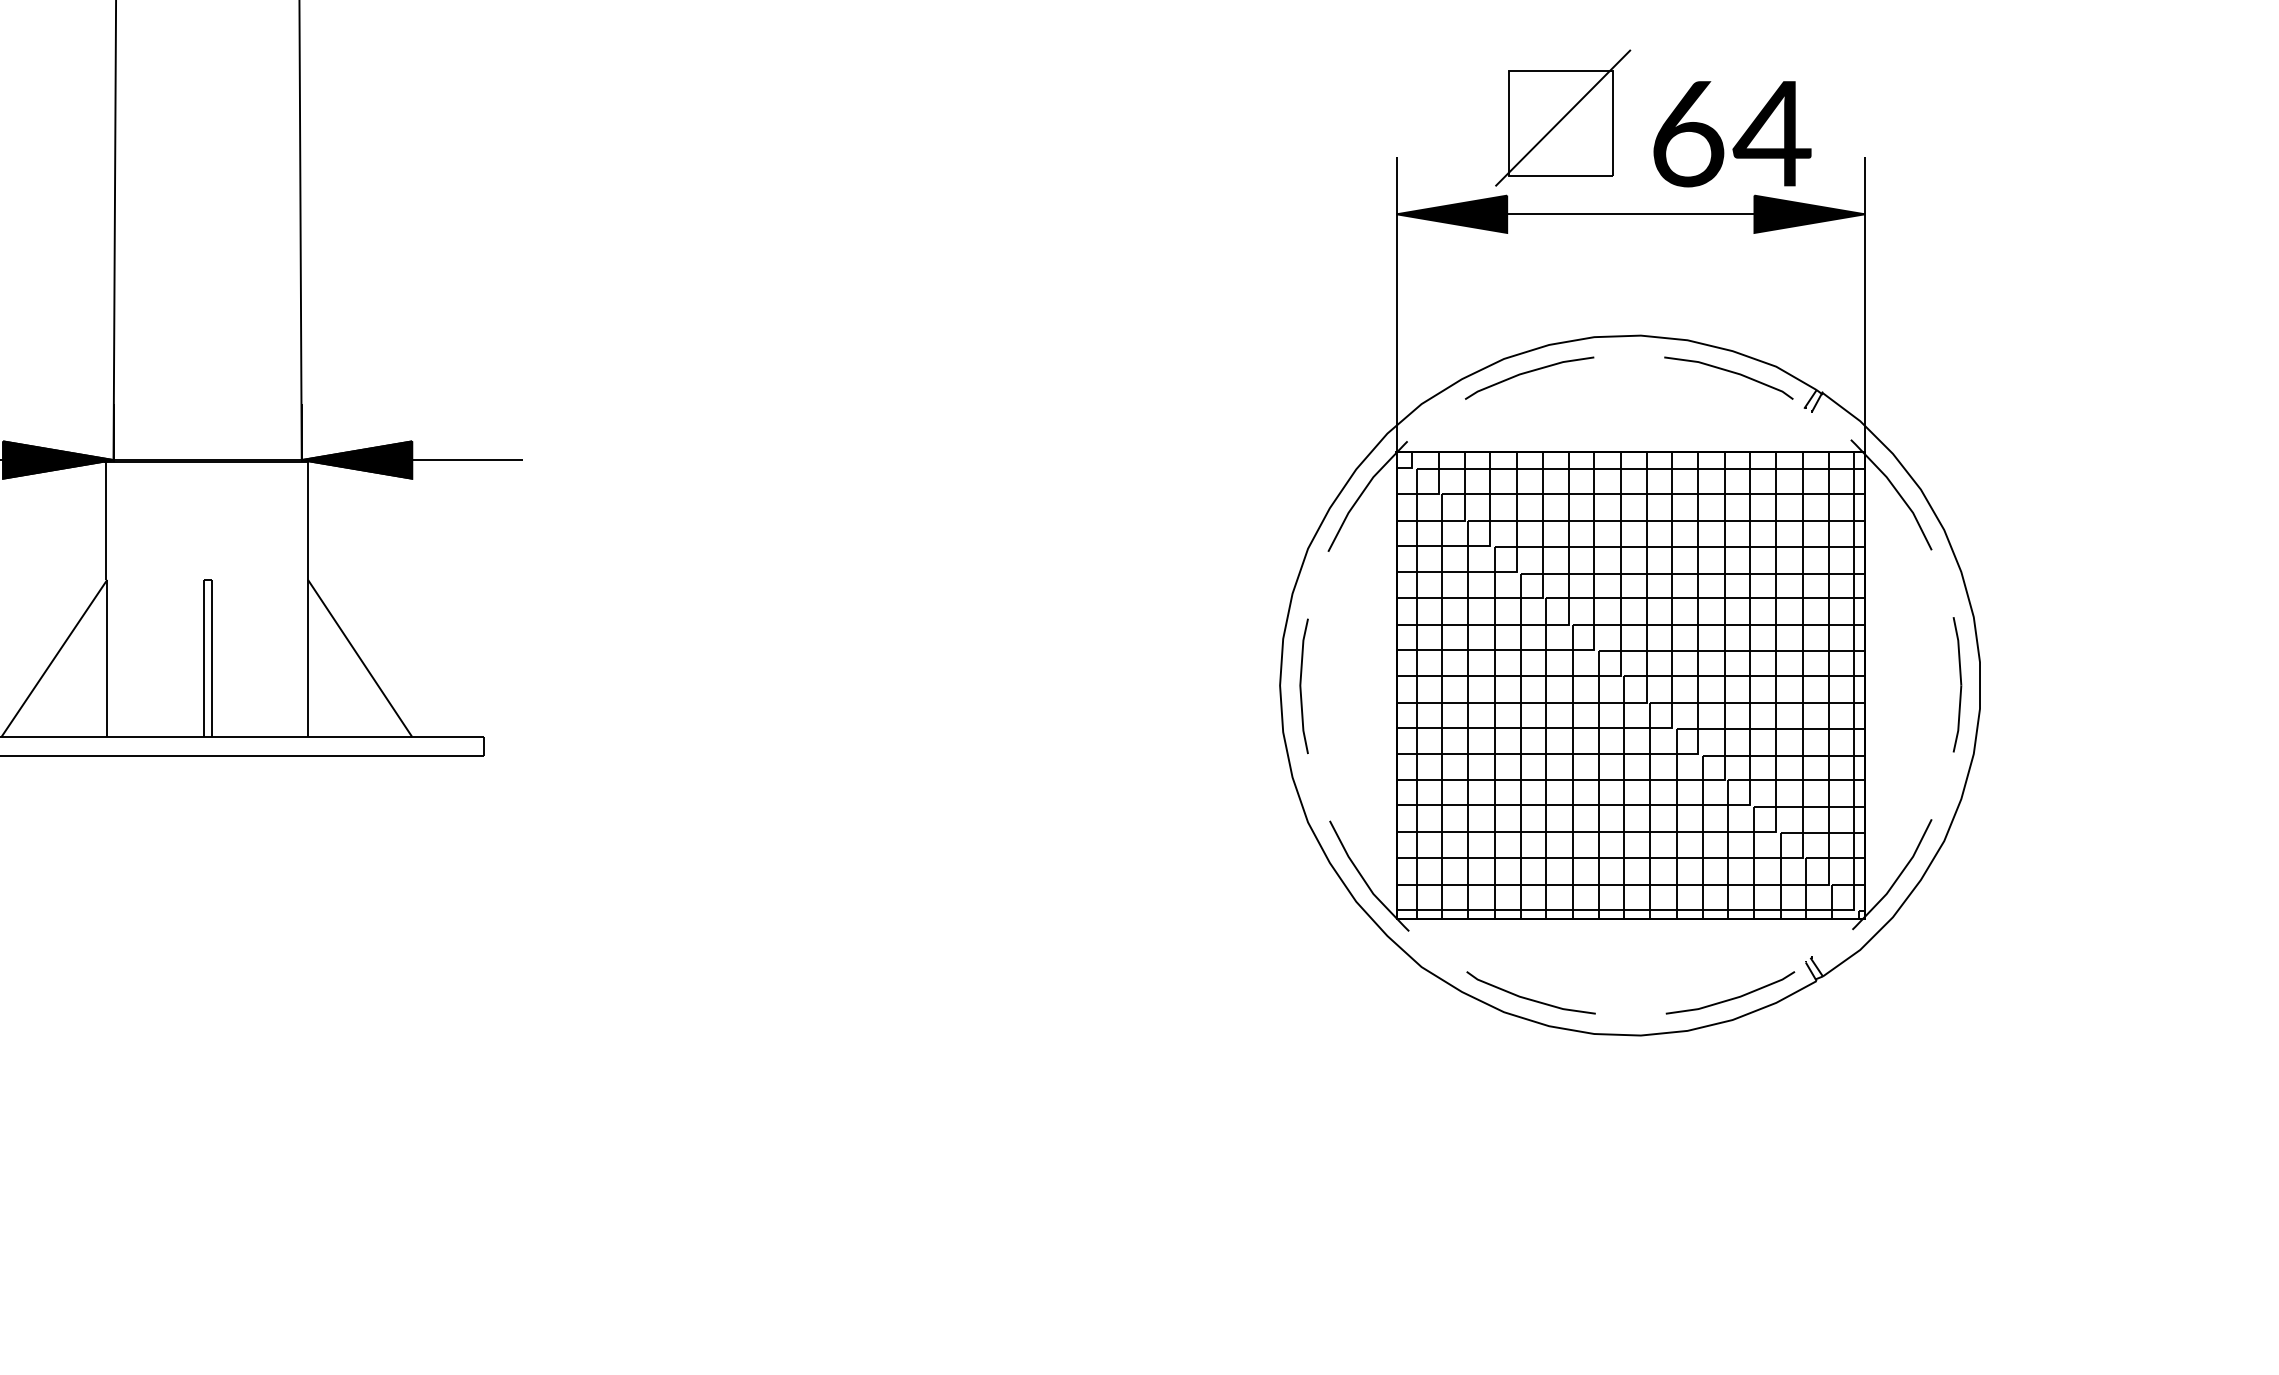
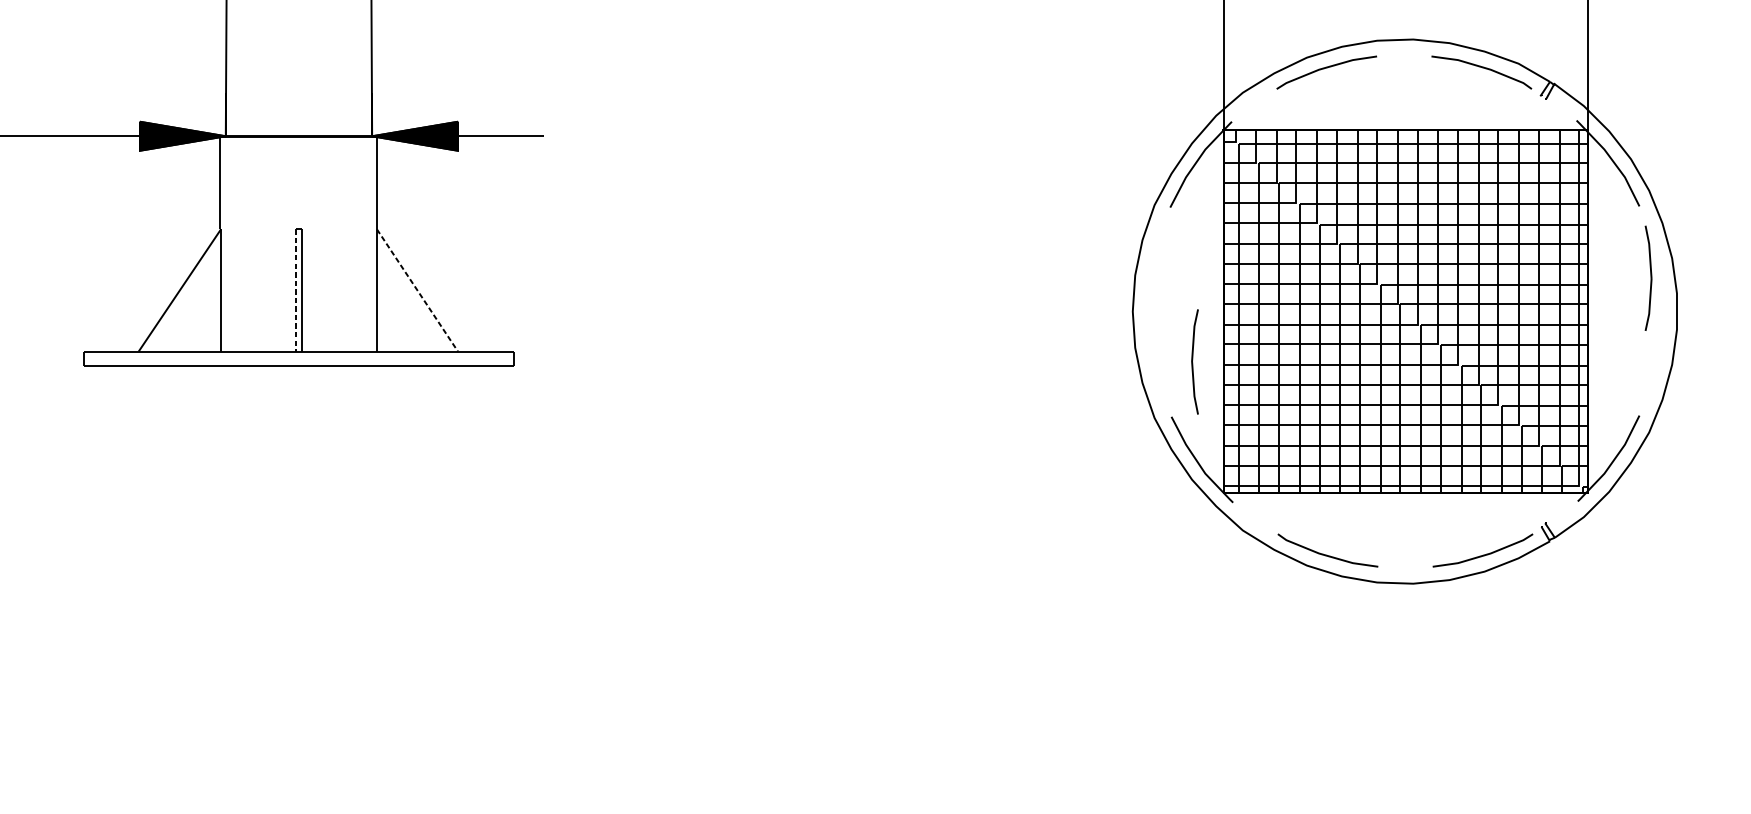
line: (203, 658) -> (295, 290), solid -> dashed
line: (360, 658) -> (417, 290), solid -> dashed
part: (1957, 684) -> (1648, 278), moved
line: (1301, 686) -> (1192, 362), moved

